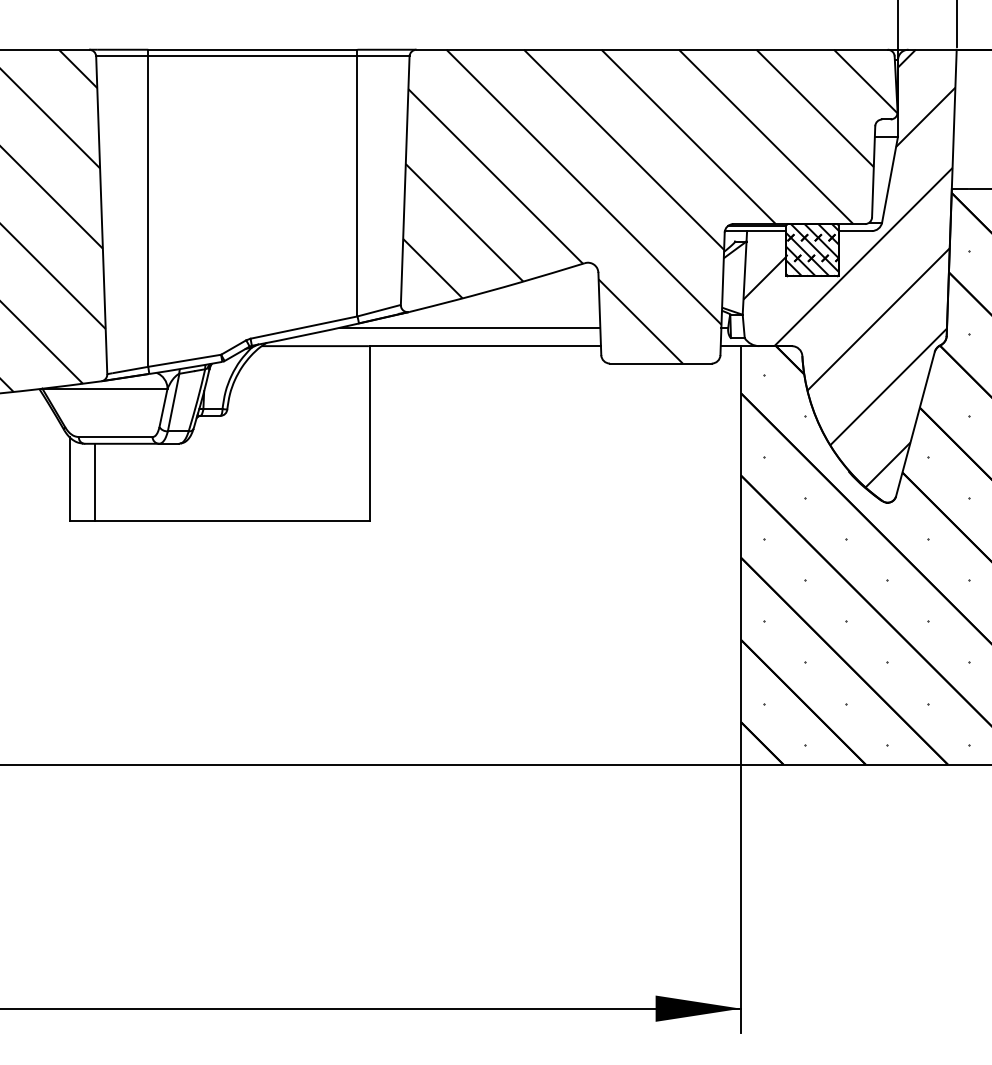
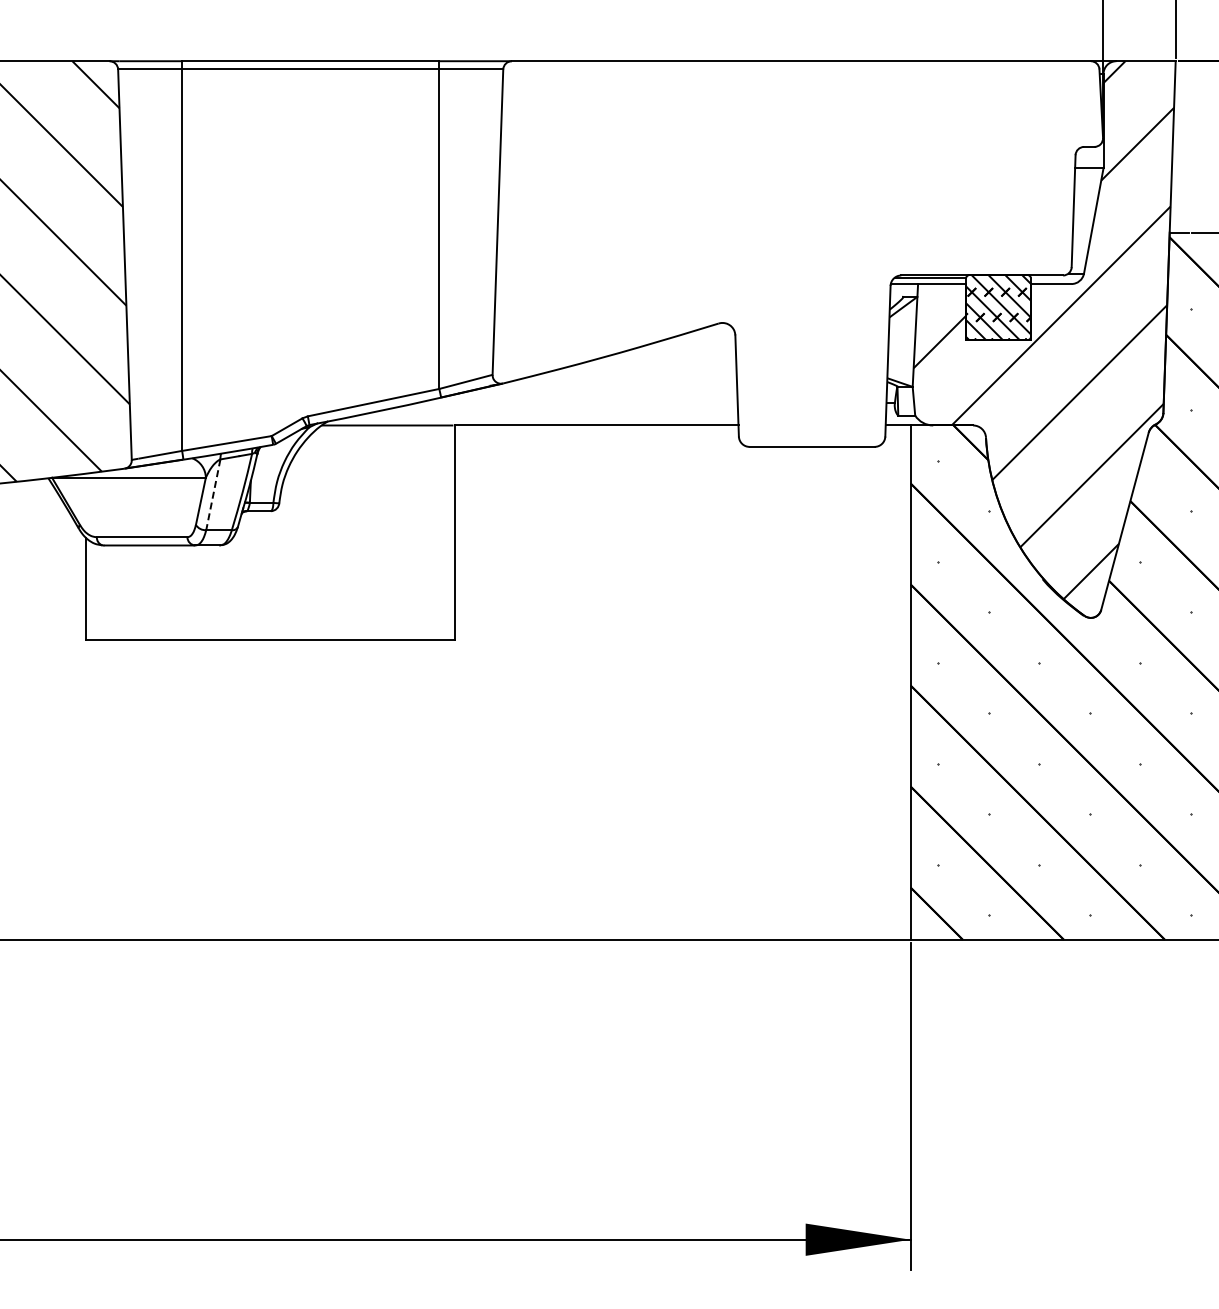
hatch: (650, 206) -> (799, 253), removed
line: (469, 327) -> (577, 402), removed
line: (173, 403) -> (213, 495), solid -> dashed
line: (94, 482) -> (116, 592), removed

